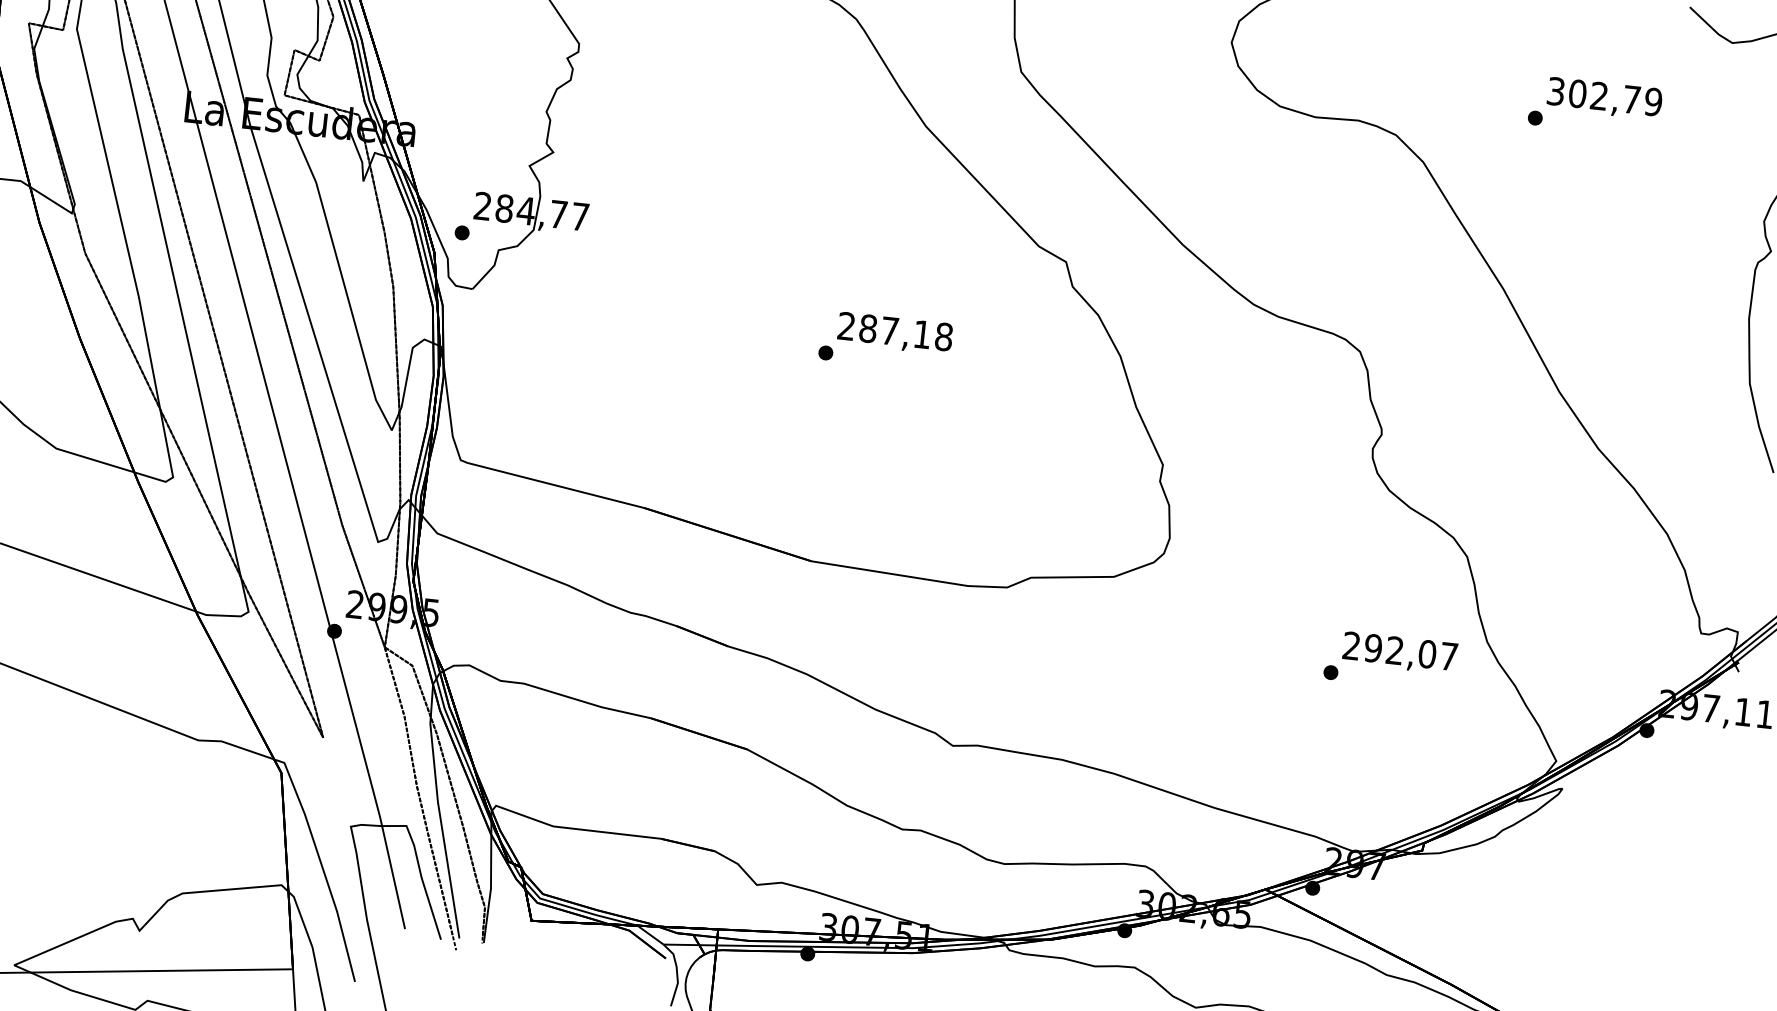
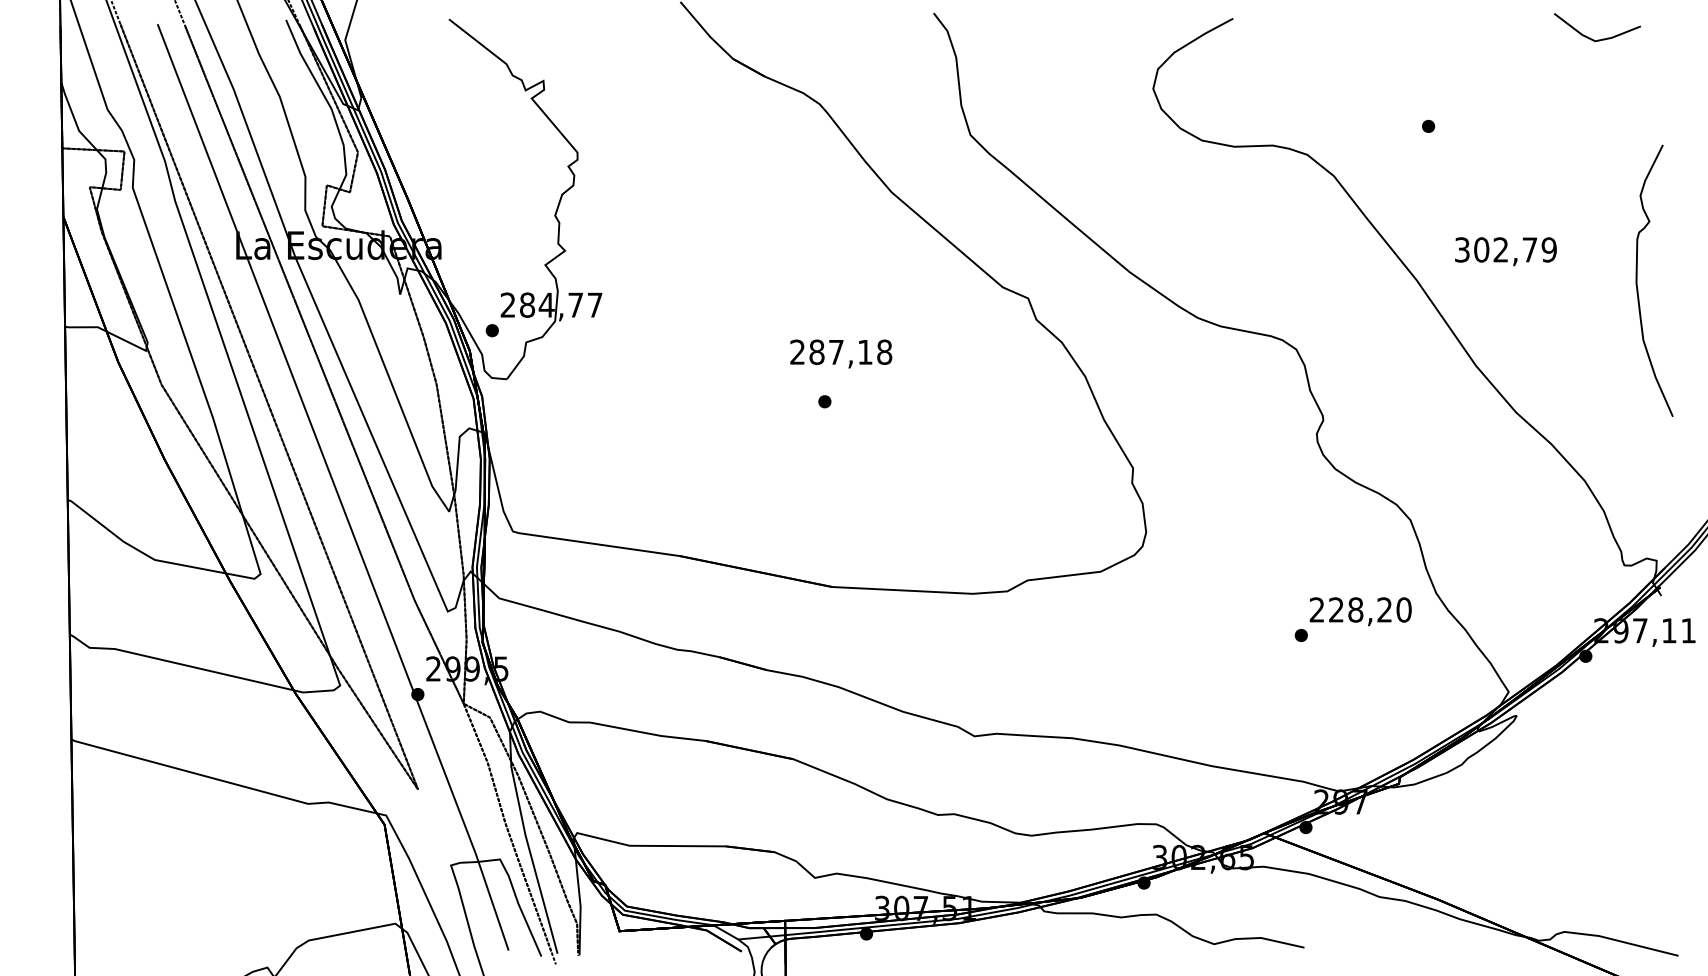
text: (1604, 98) -> (1505, 251), moved
text: (895, 333) -> (841, 353), moved
text: (1410, 651) -> (1369, 609), 292,07 -> 228,20

